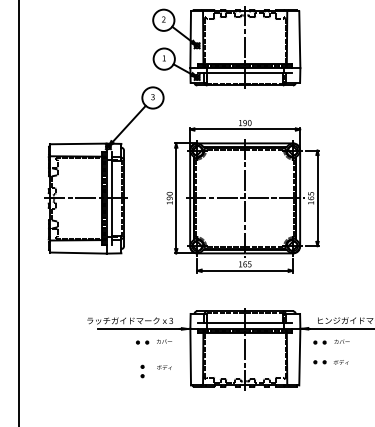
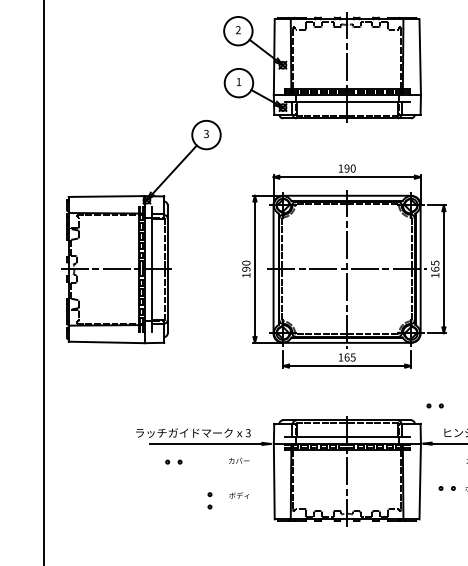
part: (104, 170) -> (141, 232), moved
part: (142, 342) -> (173, 462), moved
part: (319, 342) -> (434, 405), moved

